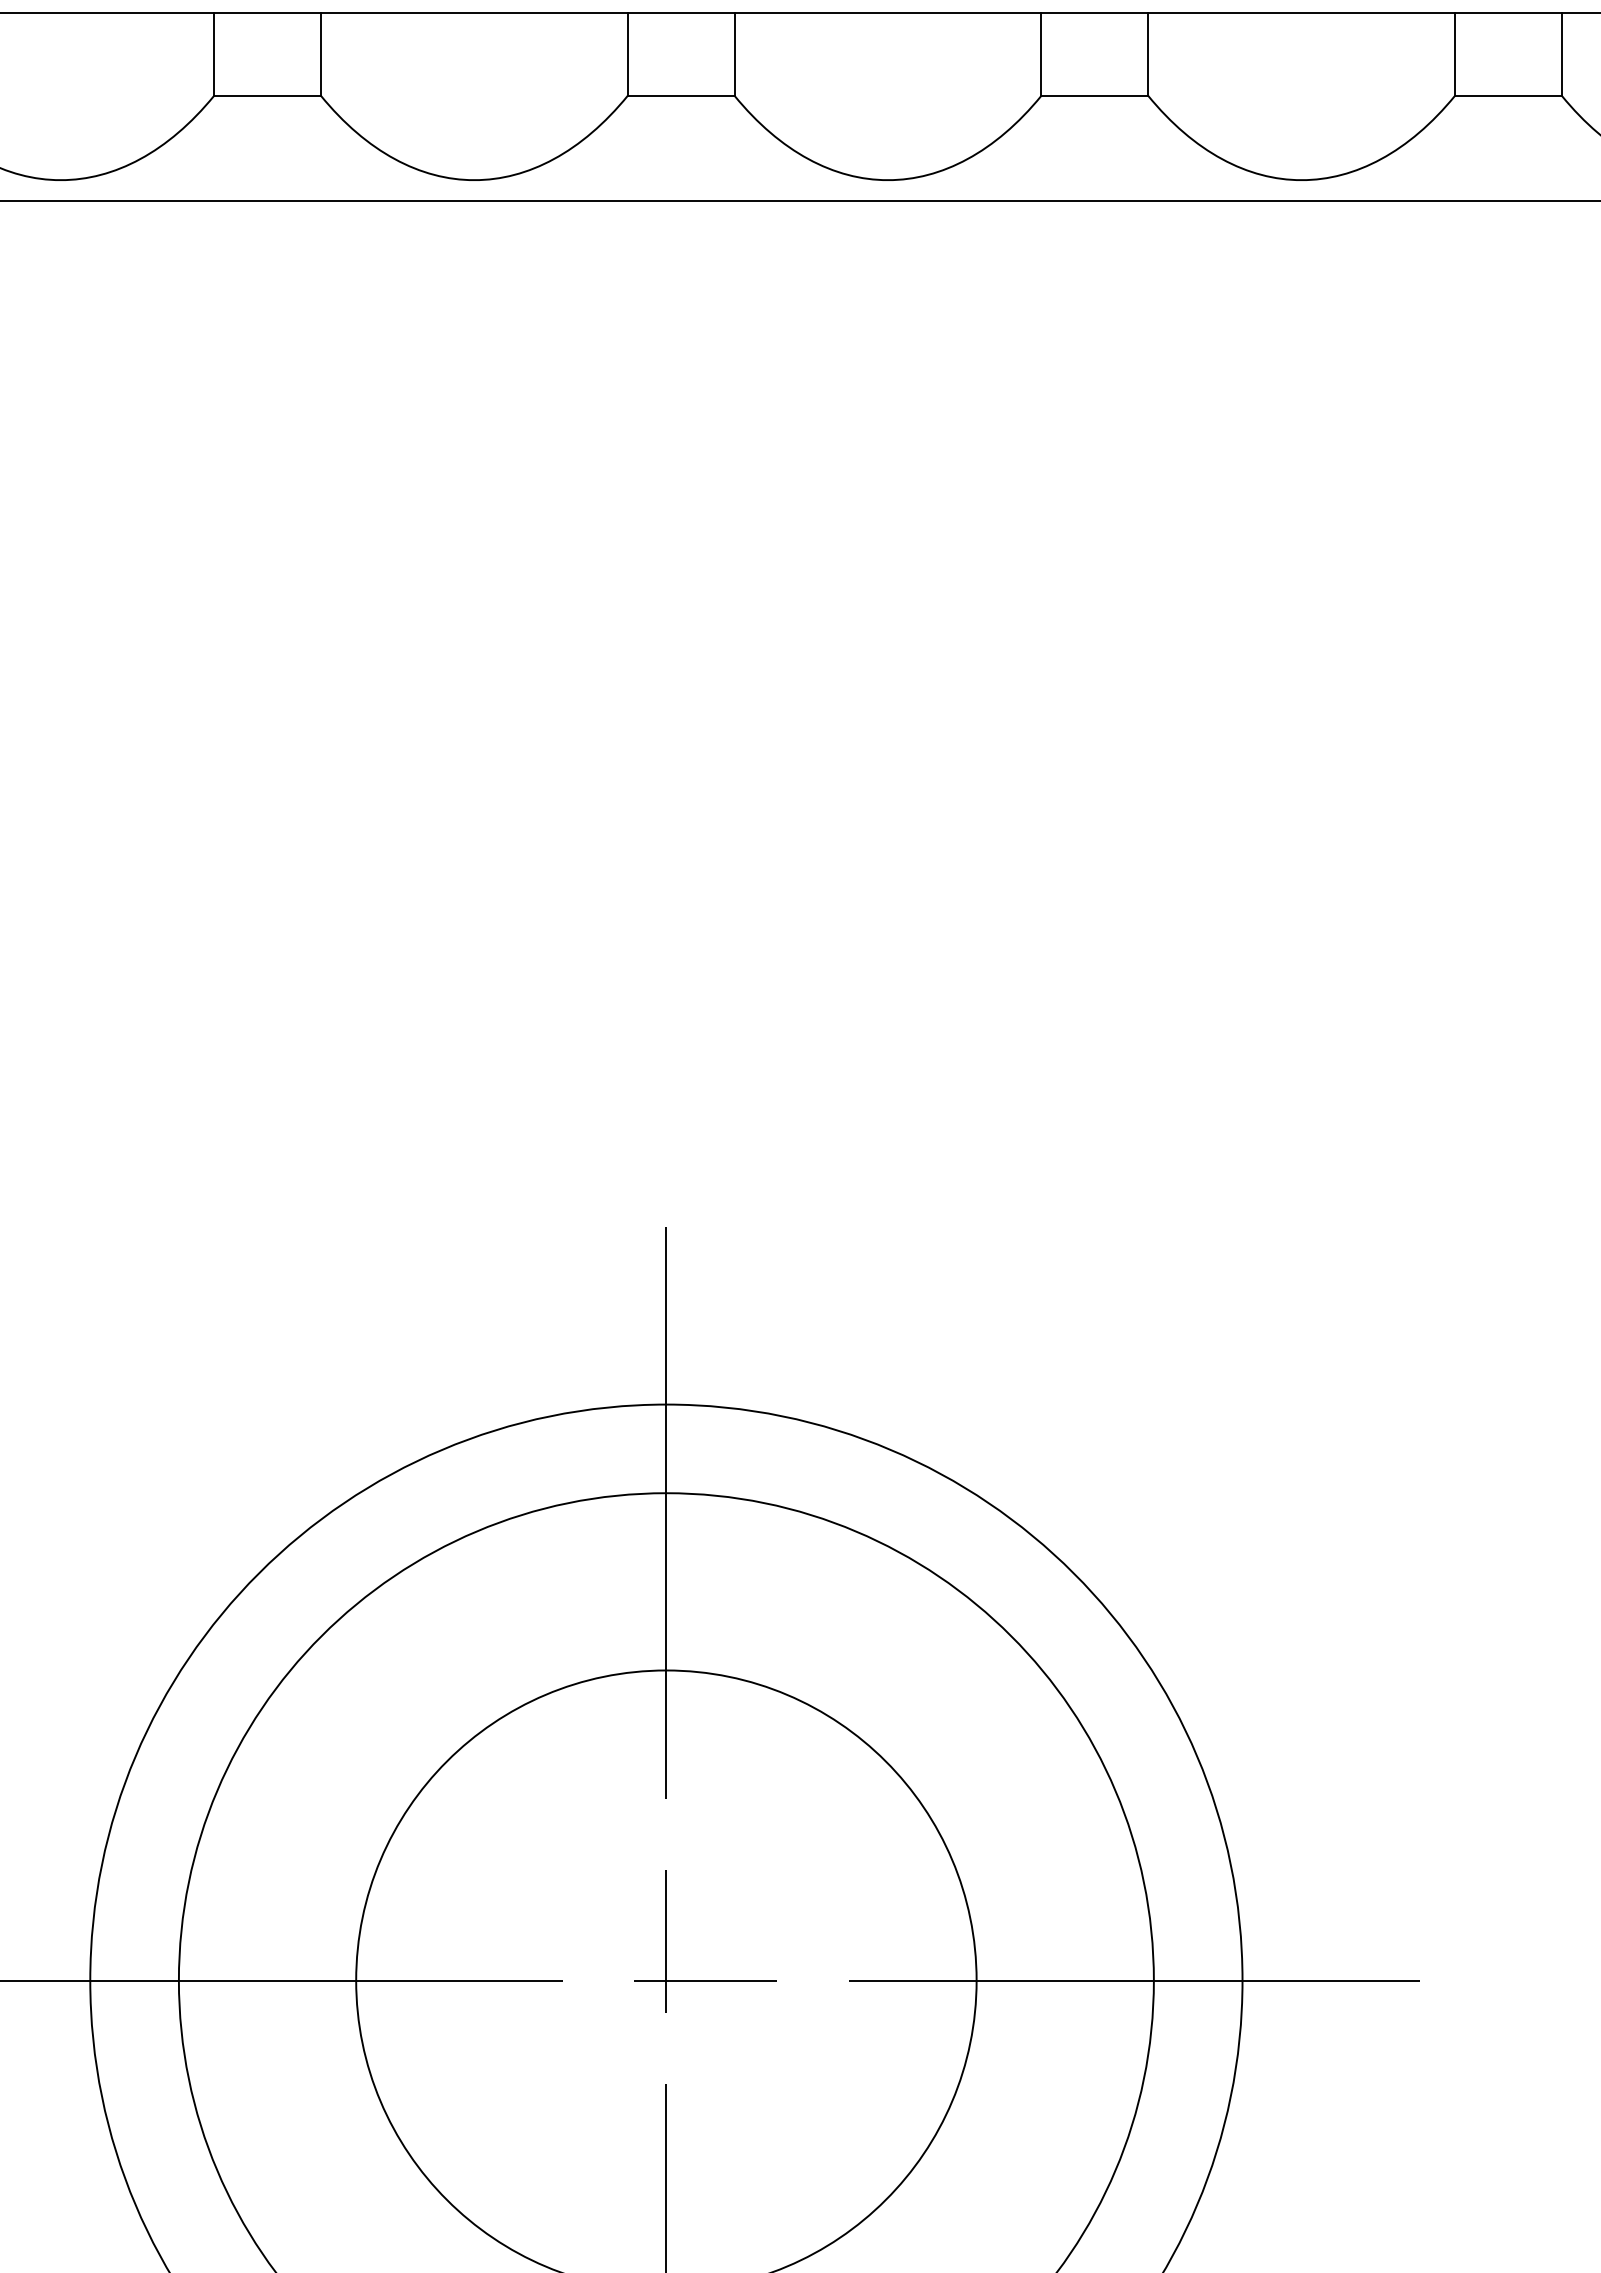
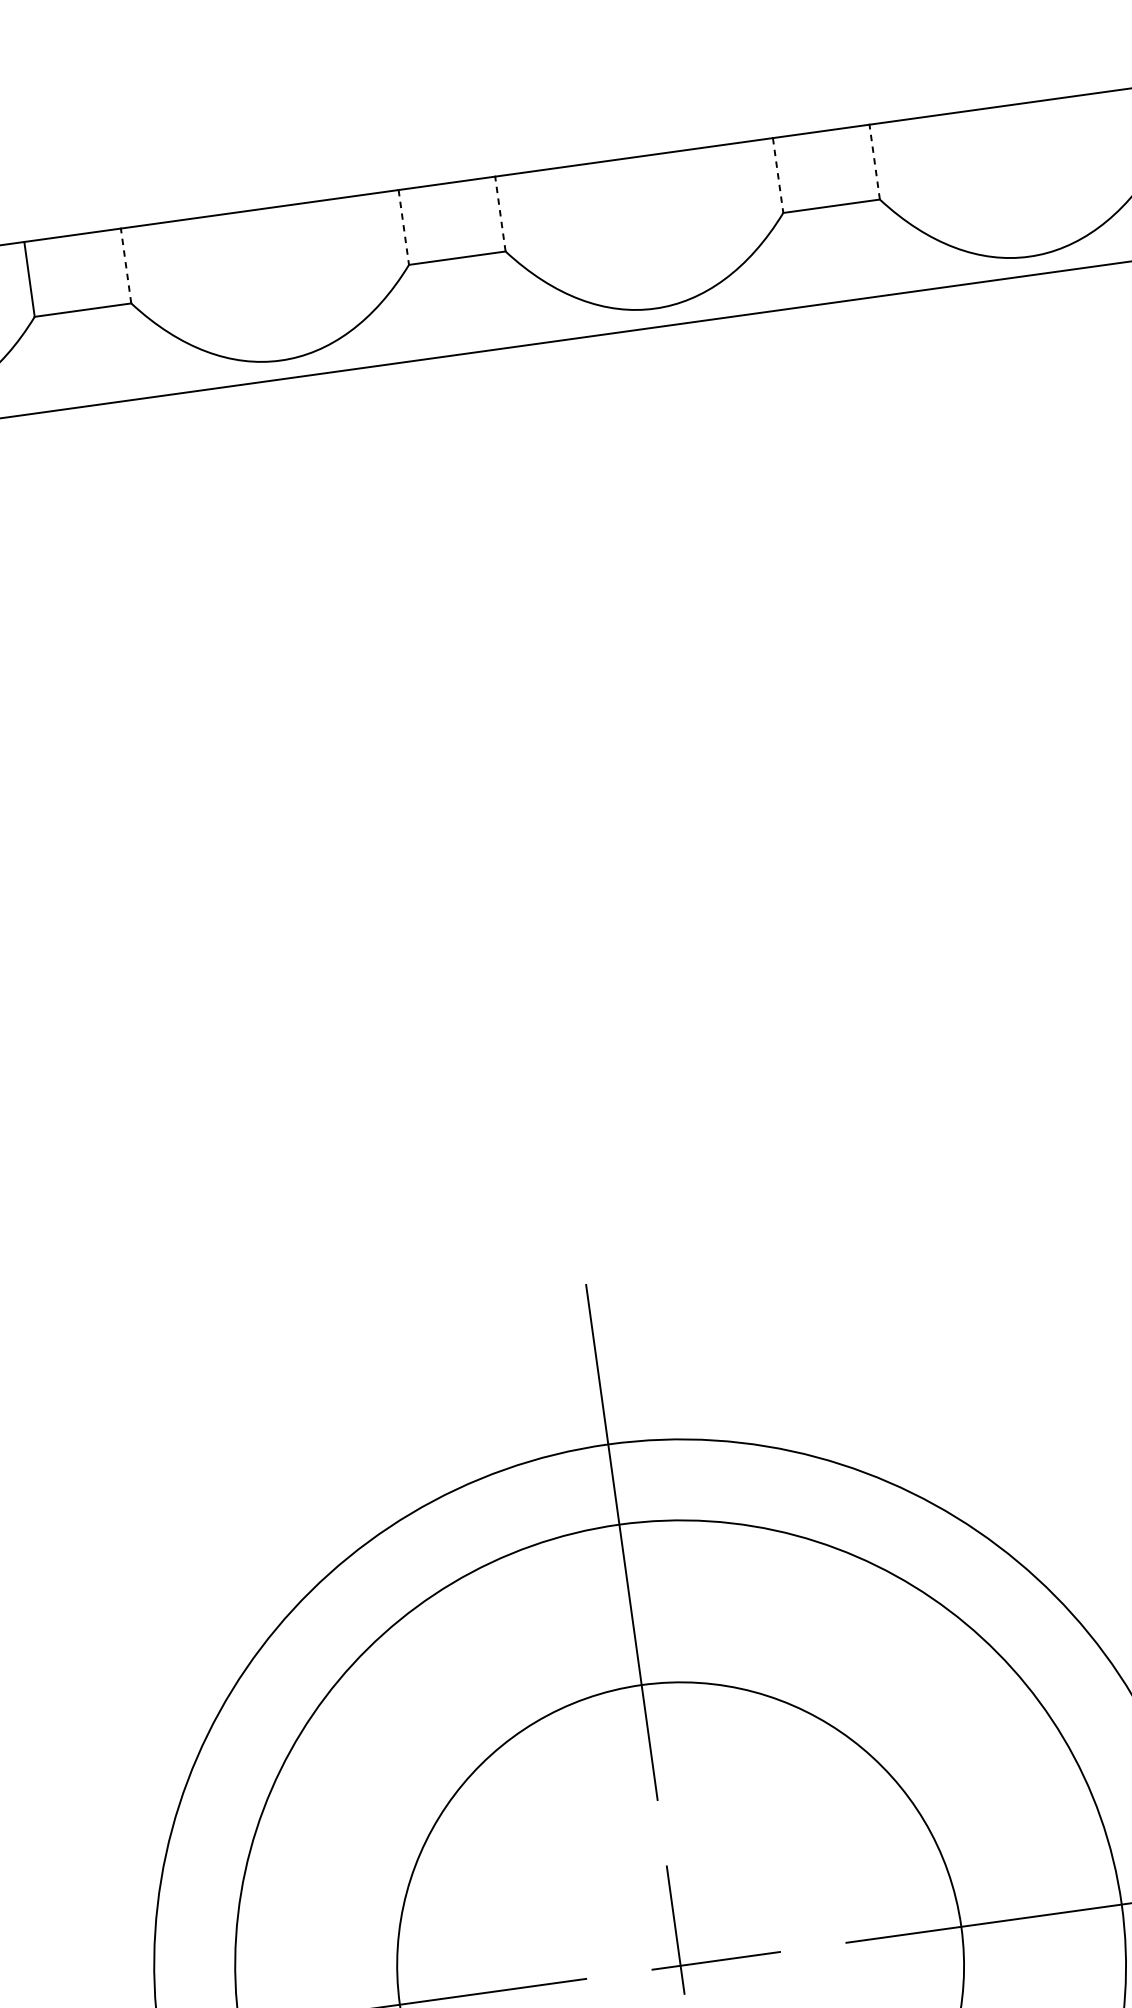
line: (320, 53) -> (125, 265), solid -> dashed
line: (734, 53) -> (500, 213), solid -> dashed
line: (1148, 53) -> (874, 161), solid -> dashed
line: (627, 54) -> (403, 227), solid -> dashed
line: (1041, 54) -> (778, 175), solid -> dashed

